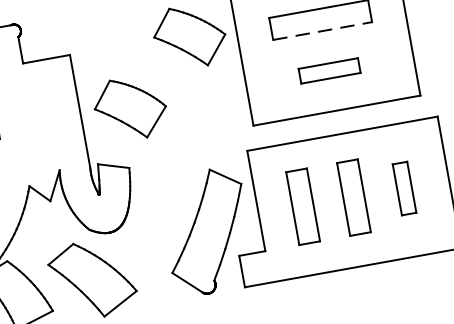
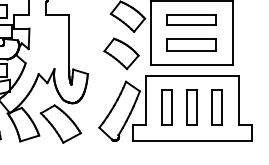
line: (324, 31) -> (192, 25), dashed -> solid
part: (329, 69) -> (191, 44), size x1.67
part: (130, 107) -> (121, 53), moved
part: (403, 188) -> (216, 107), size x1.43

